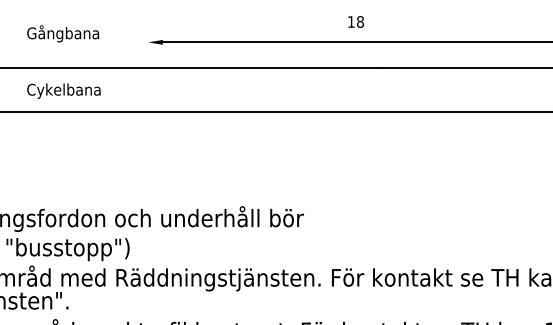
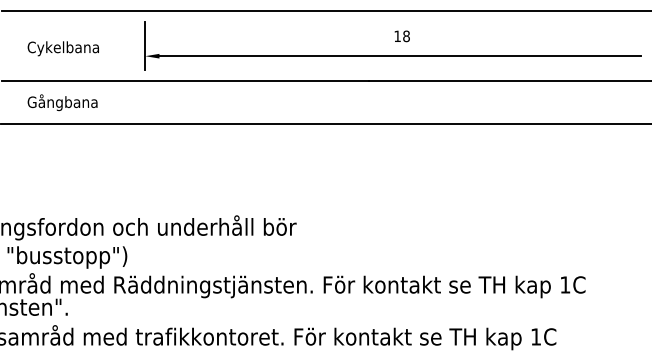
text: (355, 22) -> (401, 36), moved
line: (148, 32) -> (145, 46), added
text: (66, 33) -> (65, 47), Gångbana -> Cykelbana
text: (66, 90) -> (65, 102), Cykelbana -> Gångbana

